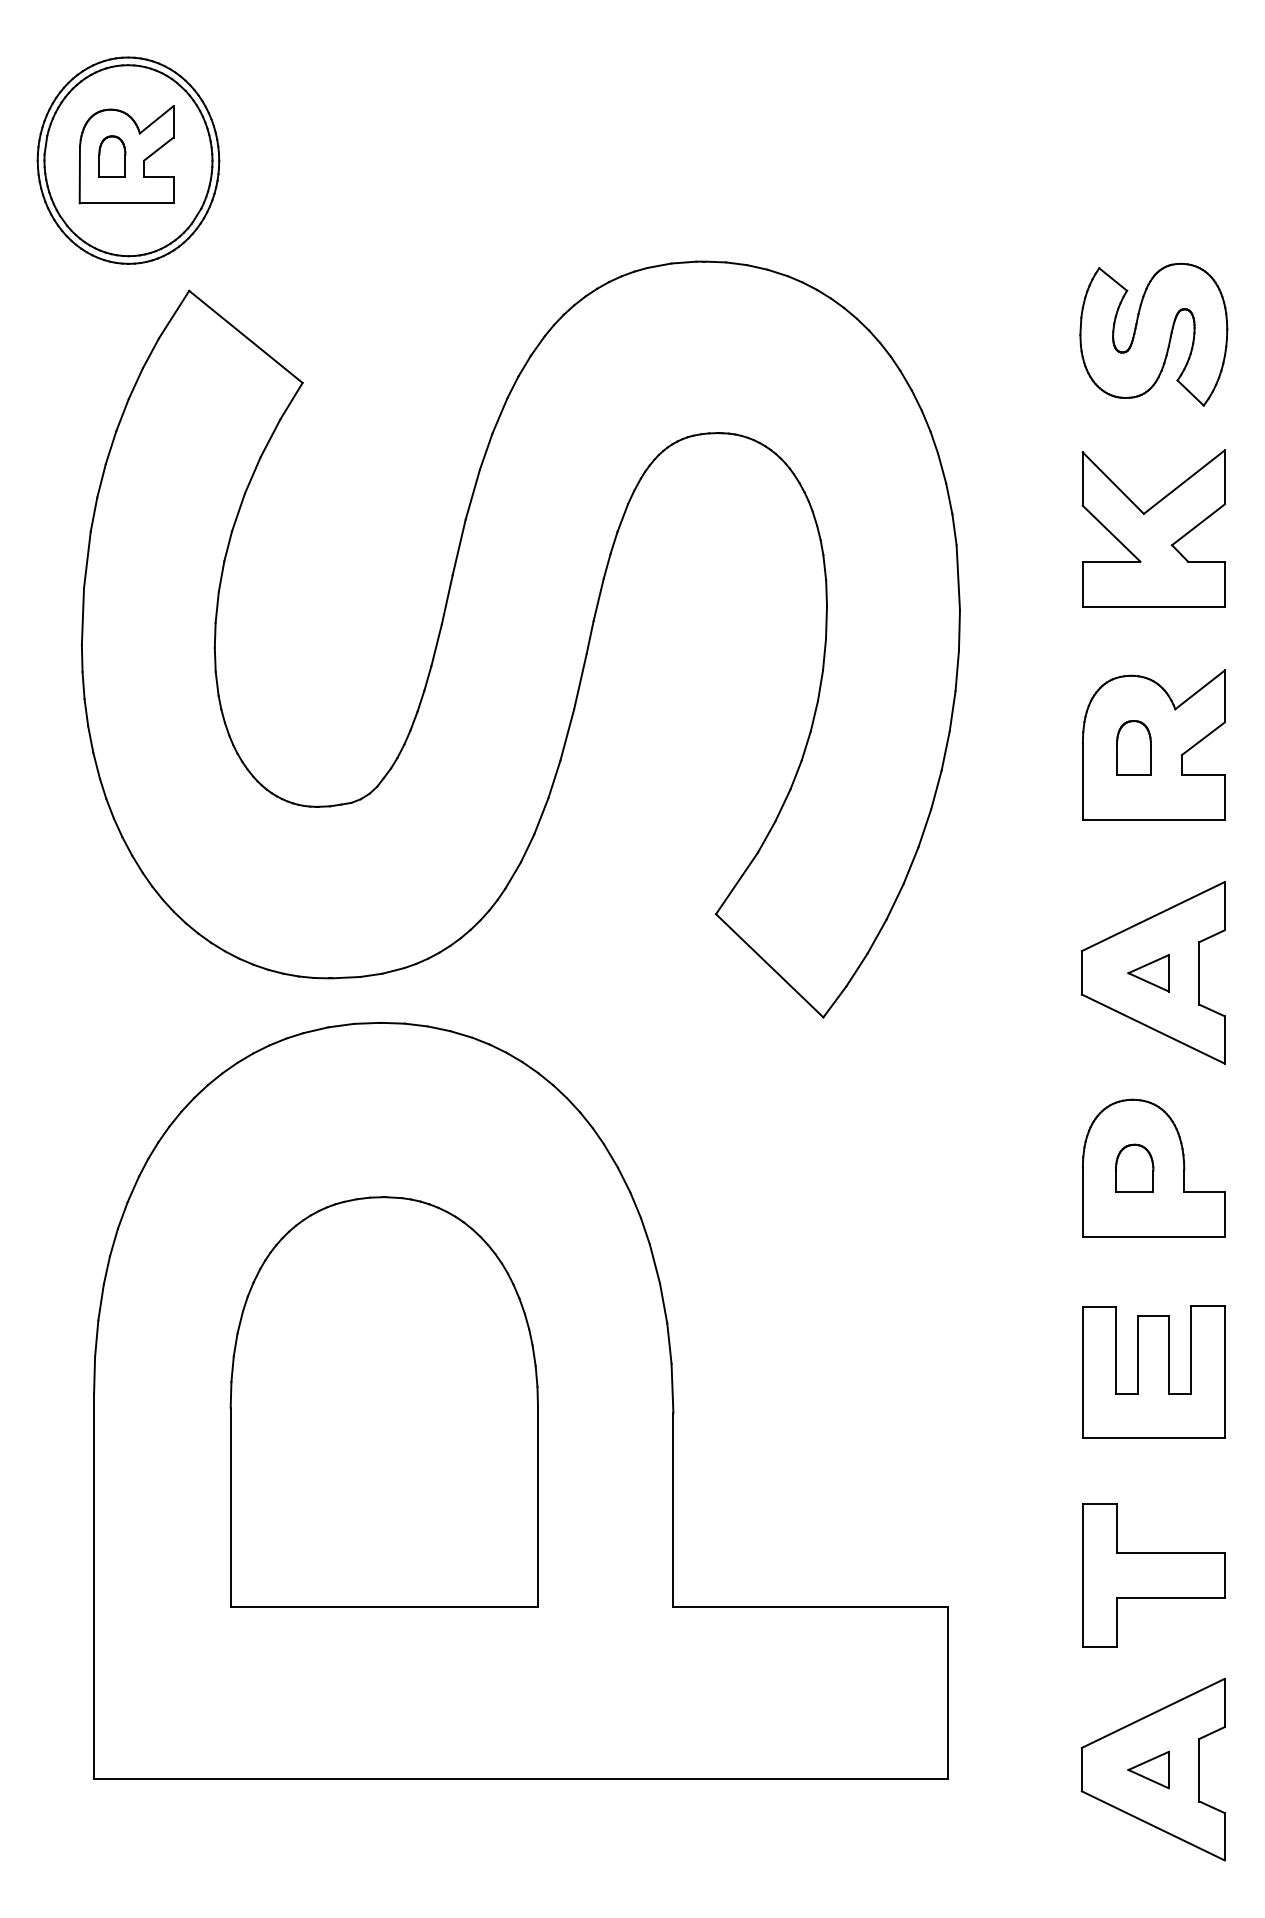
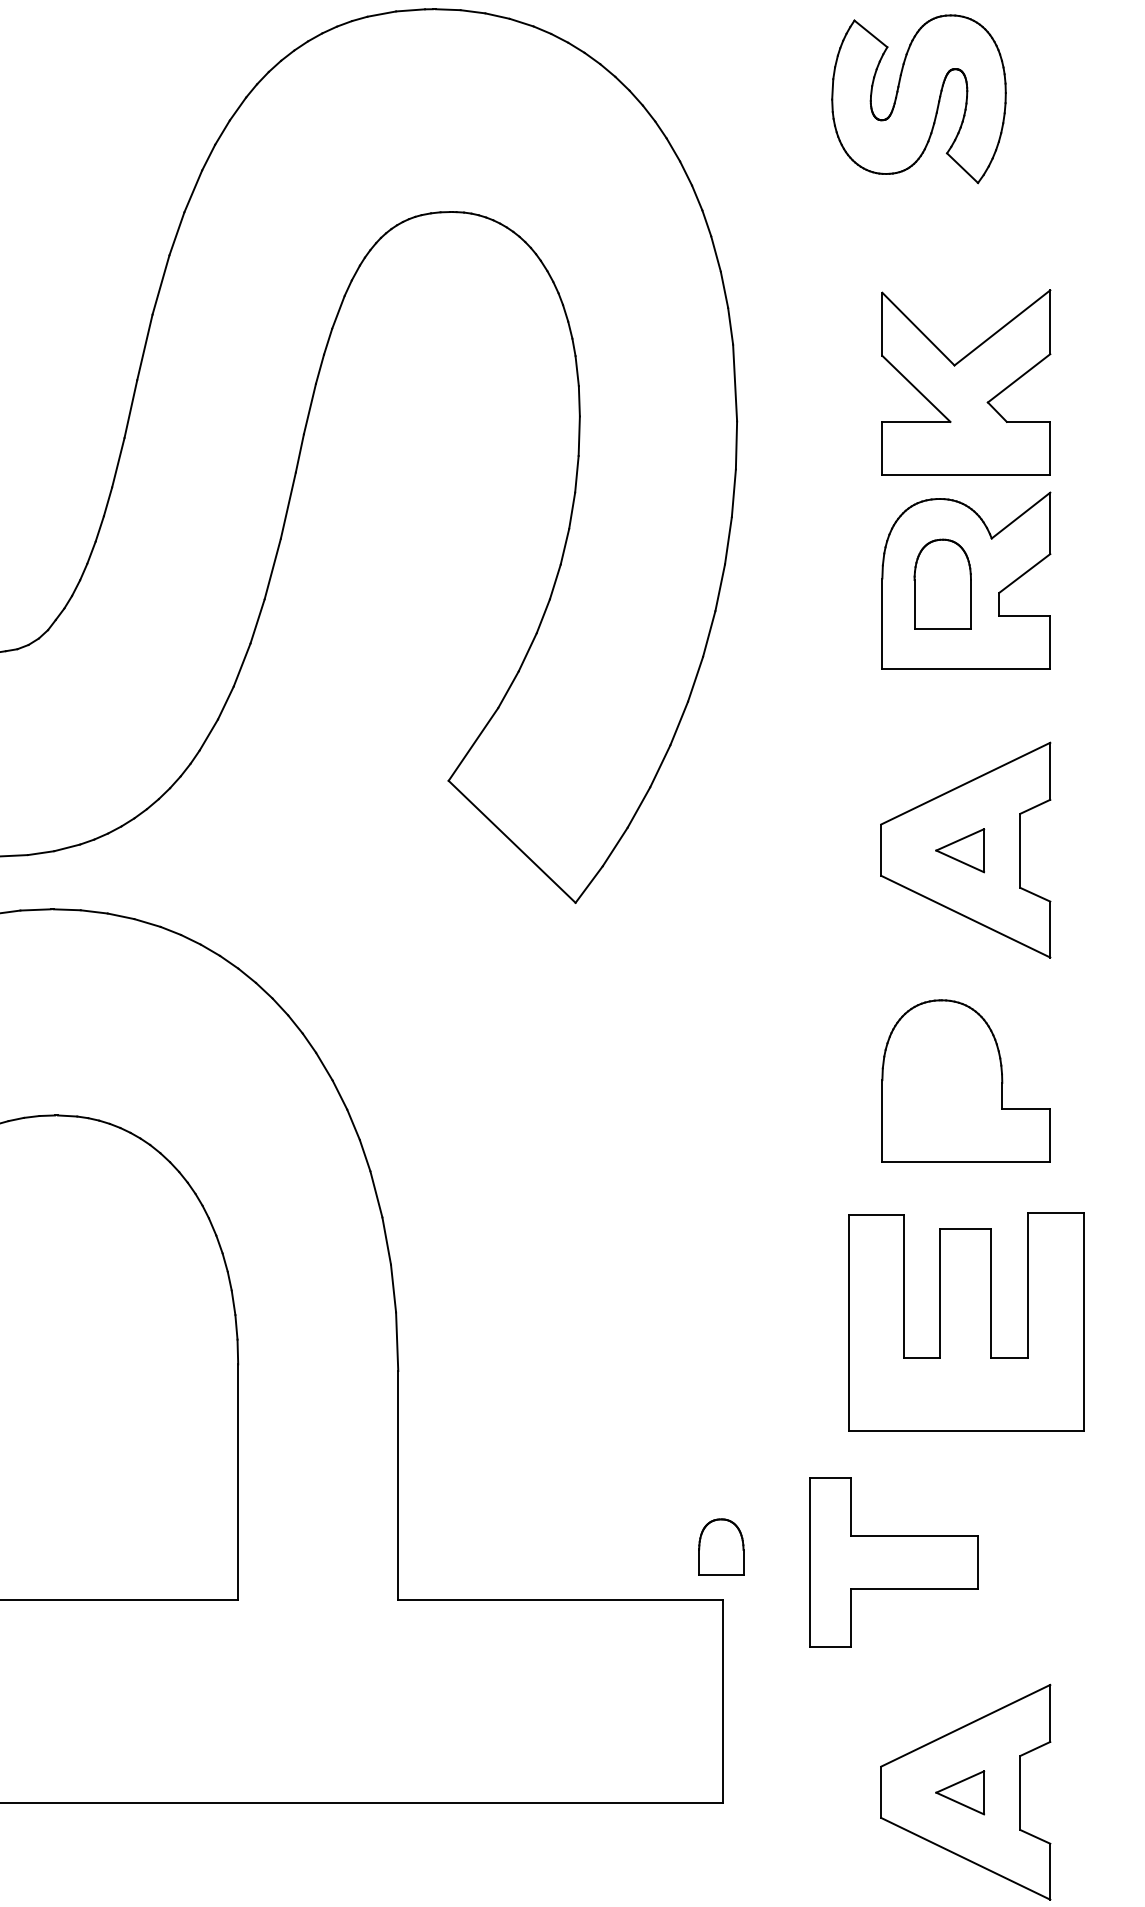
part: (1153, 334) -> (918, 98), moved
part: (1153, 528) -> (965, 382), moved
part: (1133, 747) -> (942, 583), size x1.4
part: (1134, 1167) -> (721, 1546), moved
part: (1153, 1371) -> (965, 1321), size x1.4
part: (1153, 1575) -> (893, 1562), moved

